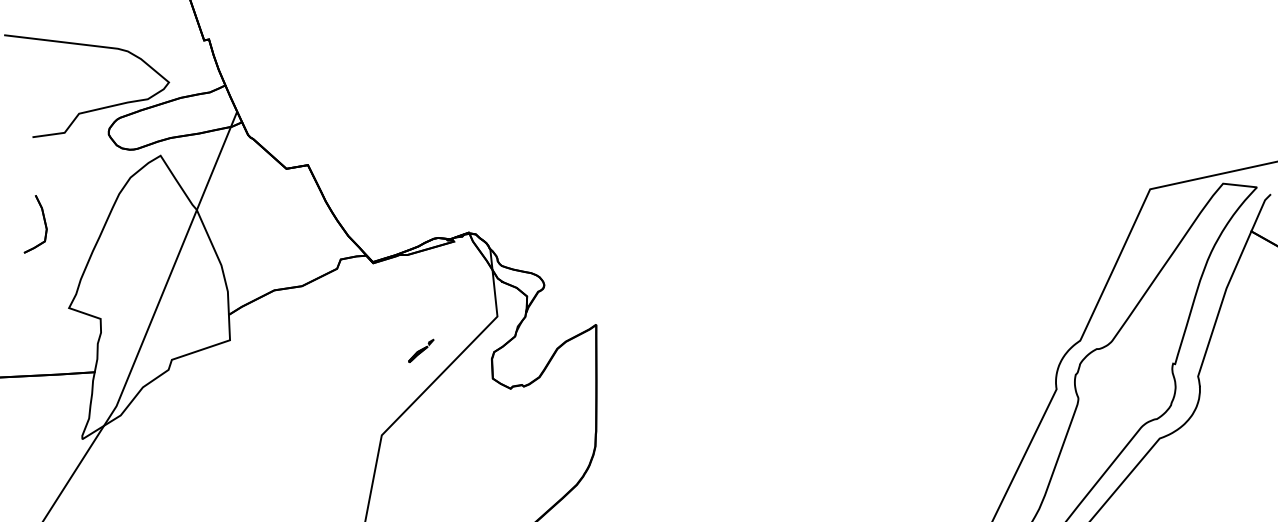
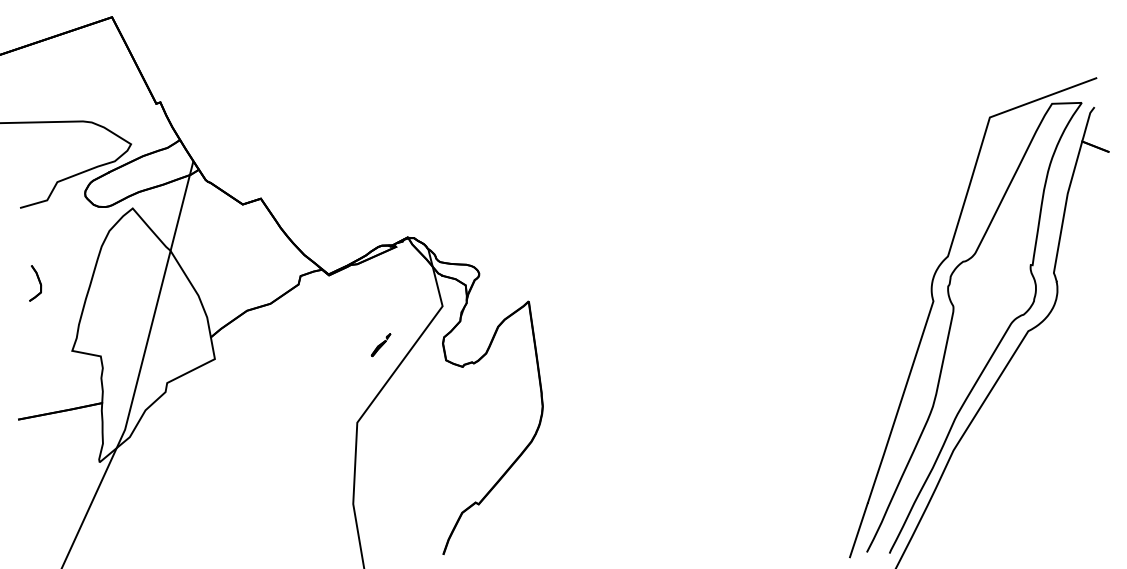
part: (38, 225) -> (35, 283), size x0.7

